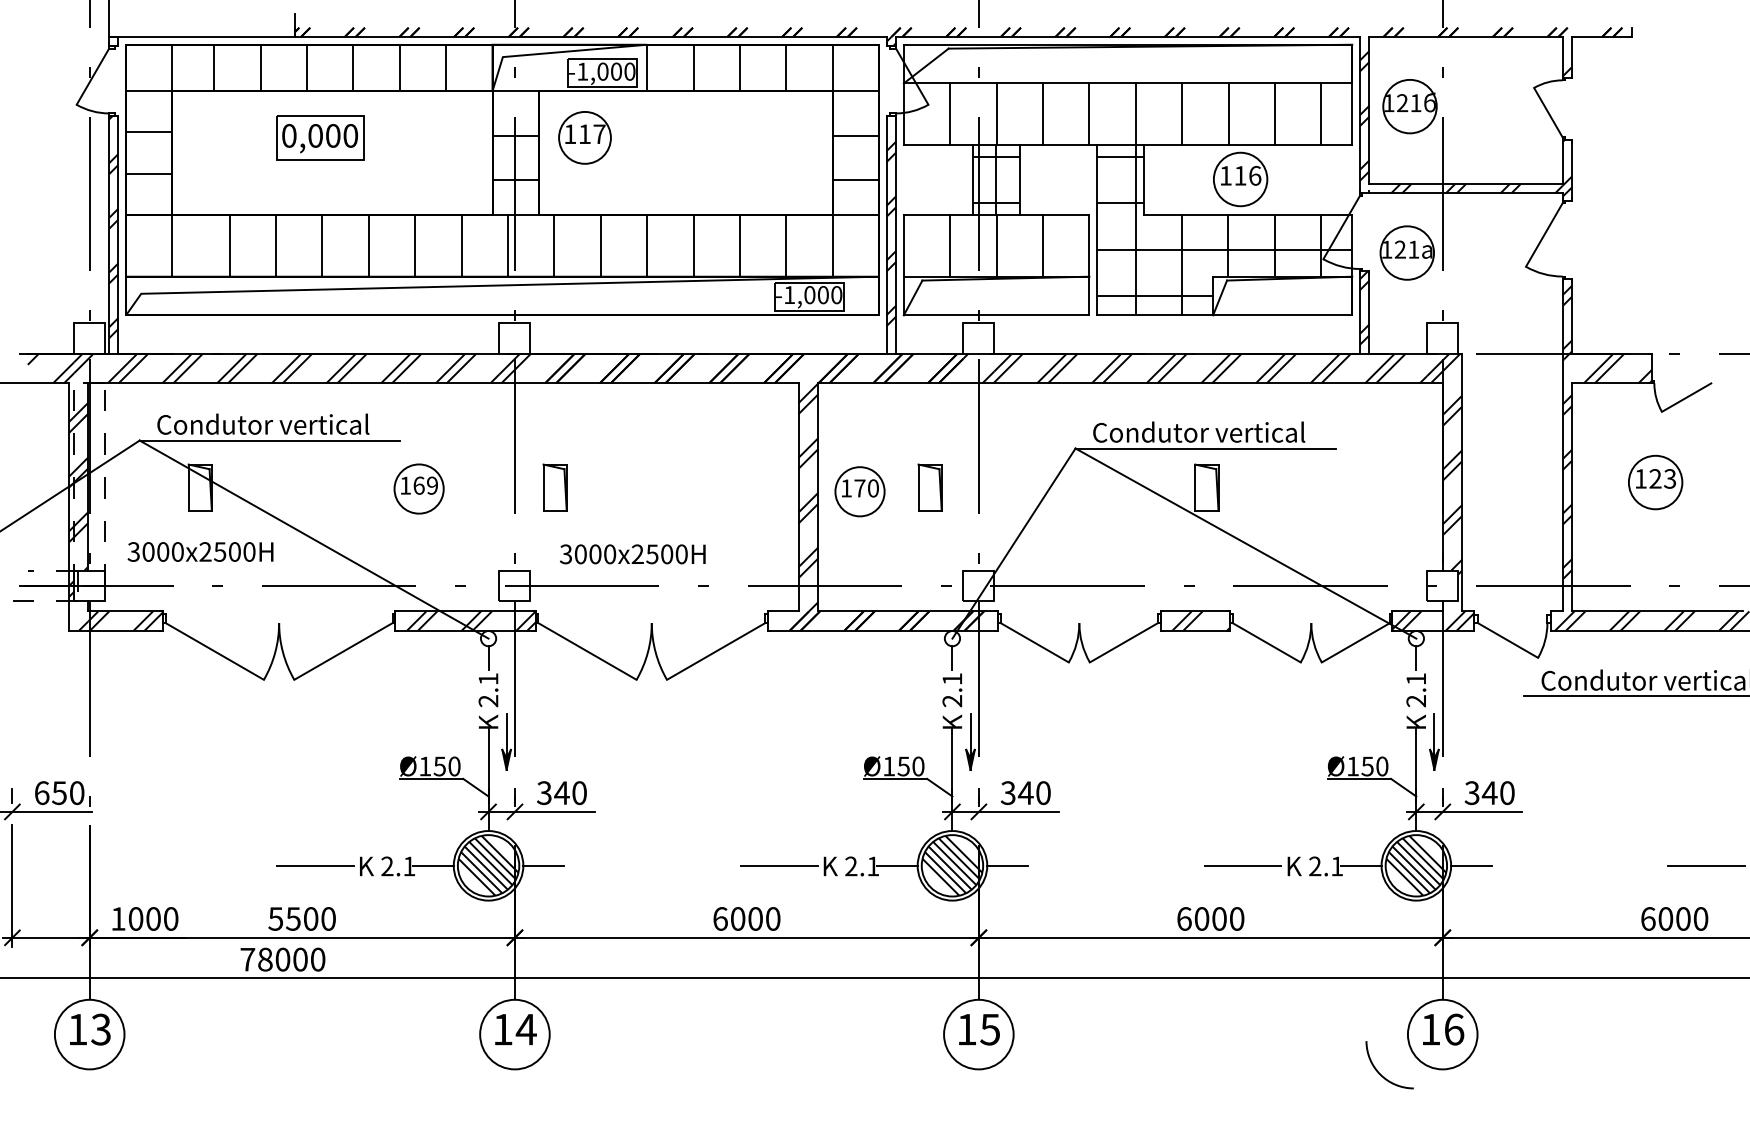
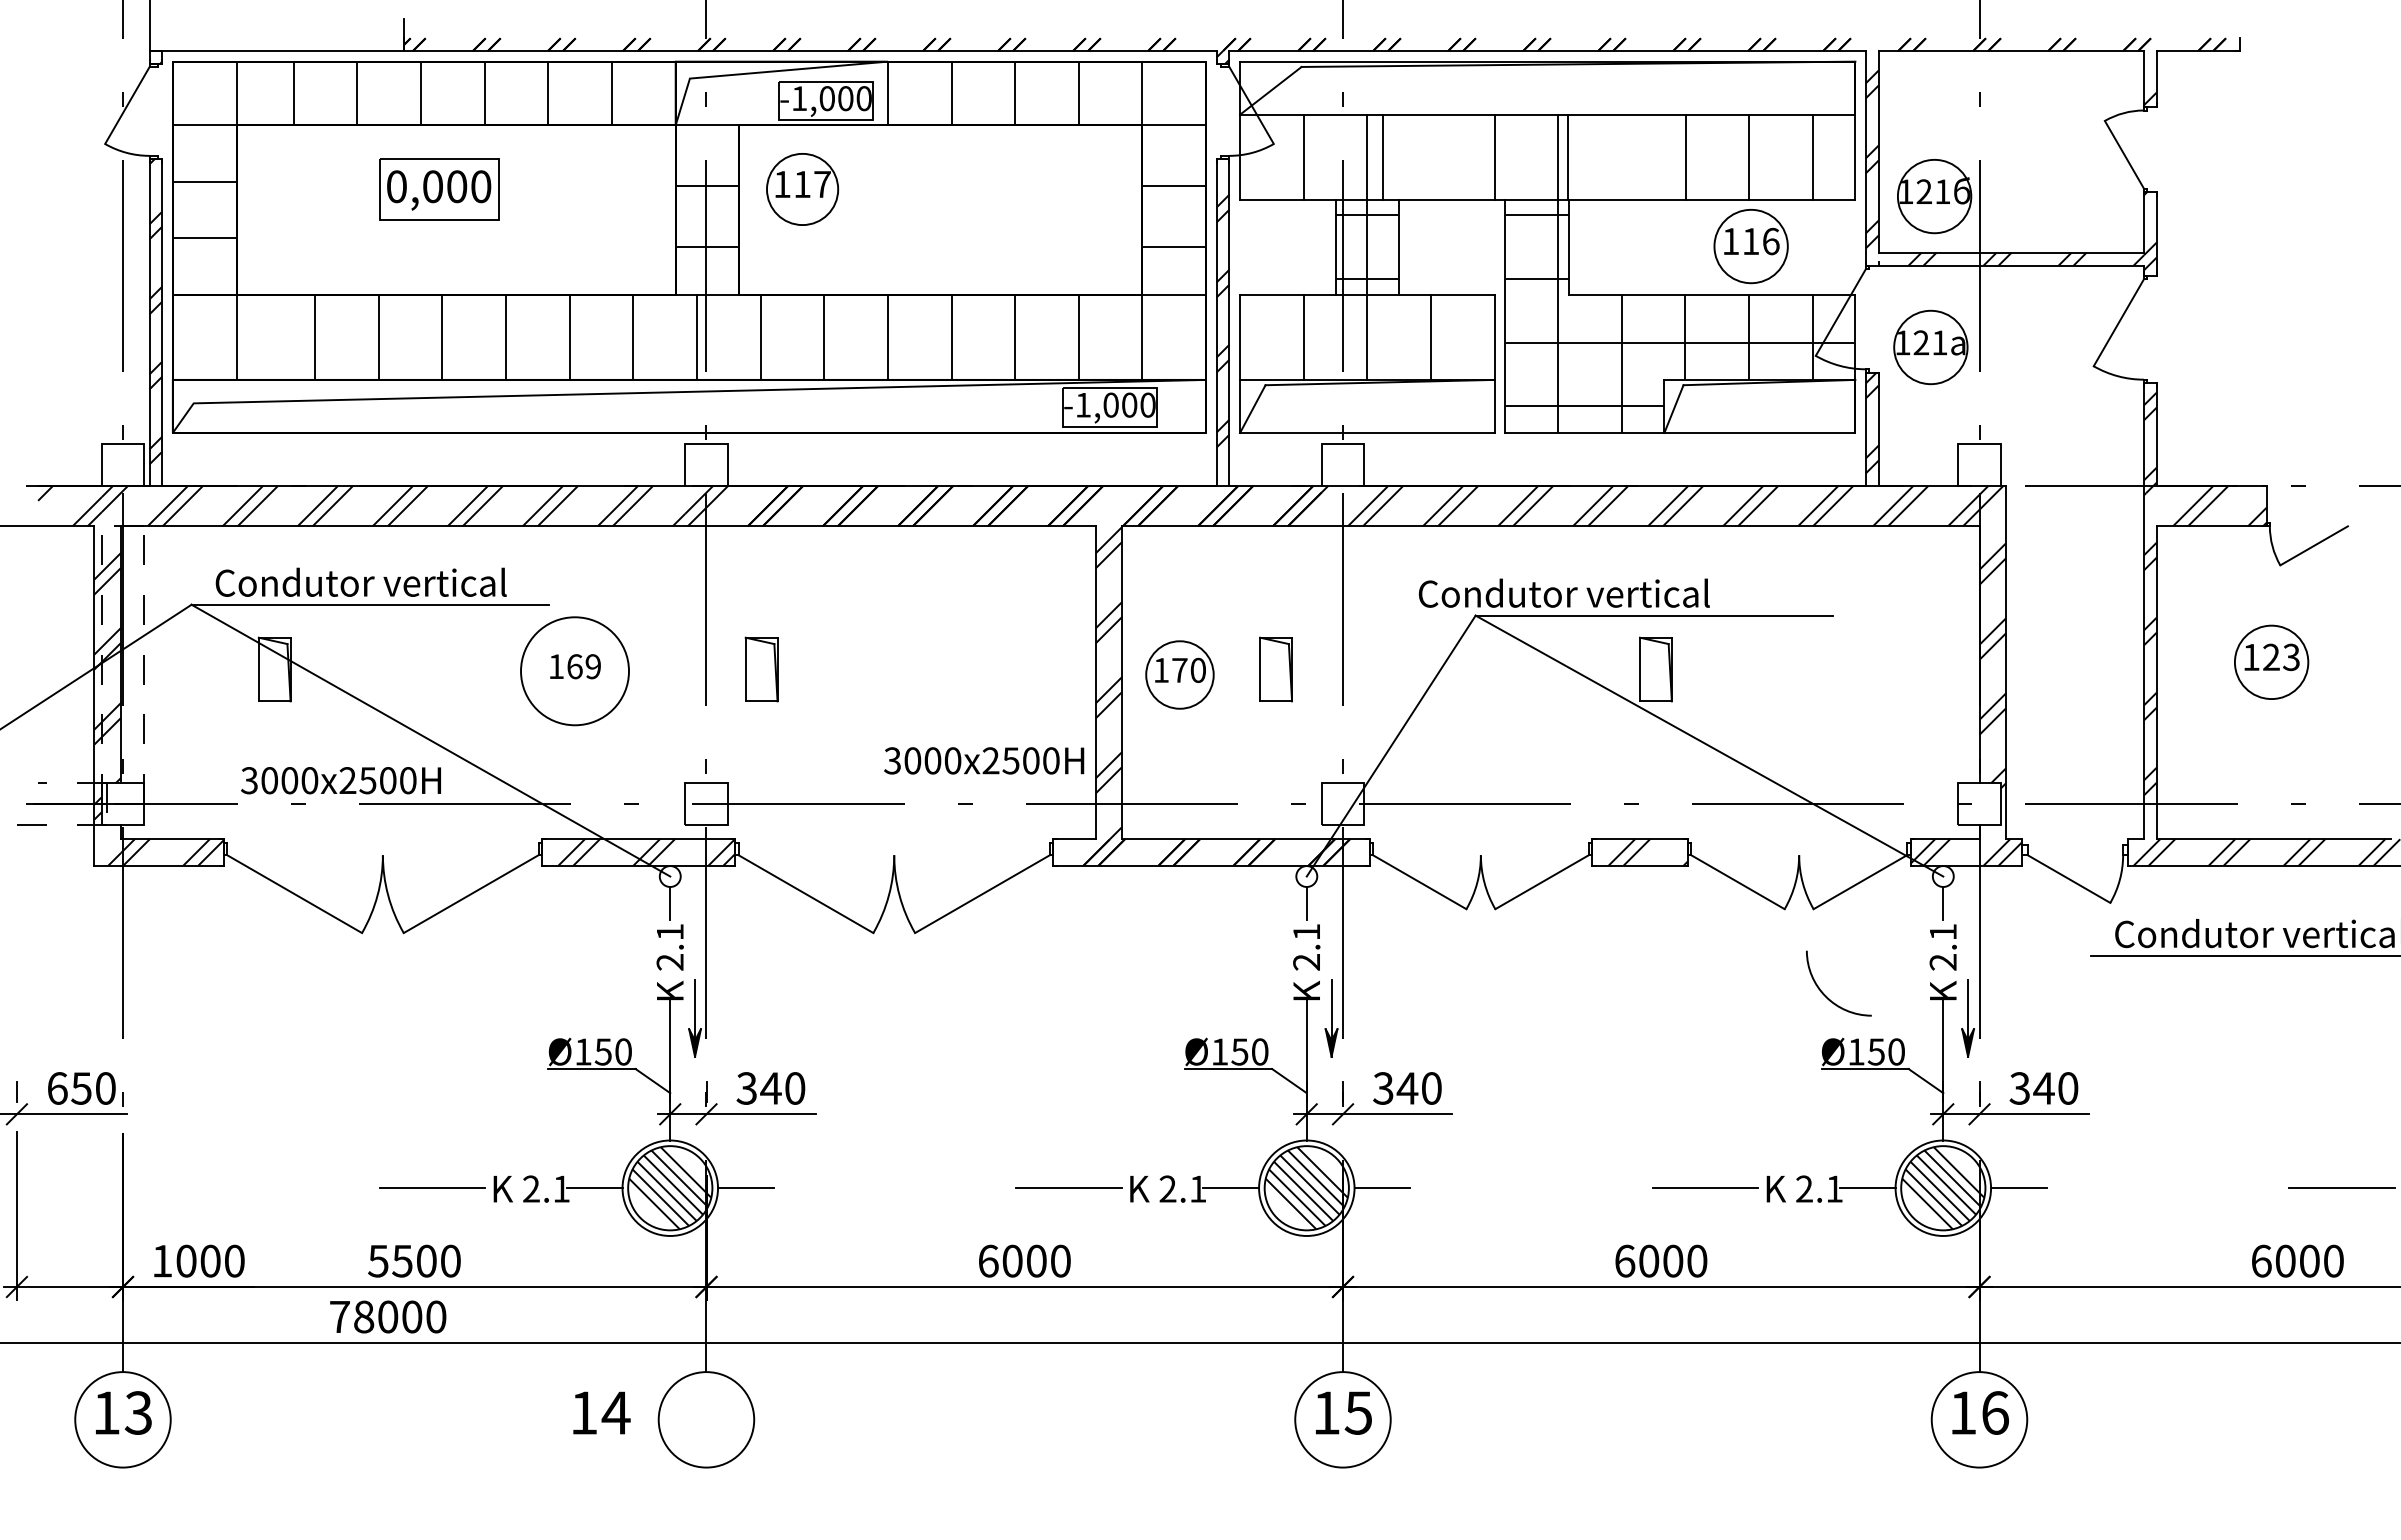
part: (1409, 106) -> (1934, 196), moved
line: (1043, 113) -> (1383, 156), moved
line: (1181, 113) -> (1567, 156), moved
part: (1240, 179) -> (1750, 246), moved
text: (1199, 431) -> (1564, 592), moved
circle: (418, 489) -> (574, 671), size x1.6
text: (200, 551) -> (340, 780), moved
text: (633, 554) -> (984, 760), moved
text: (515, 1029) -> (601, 1412), moved
arc: (1380, 1073) -> (1826, 995), moved

